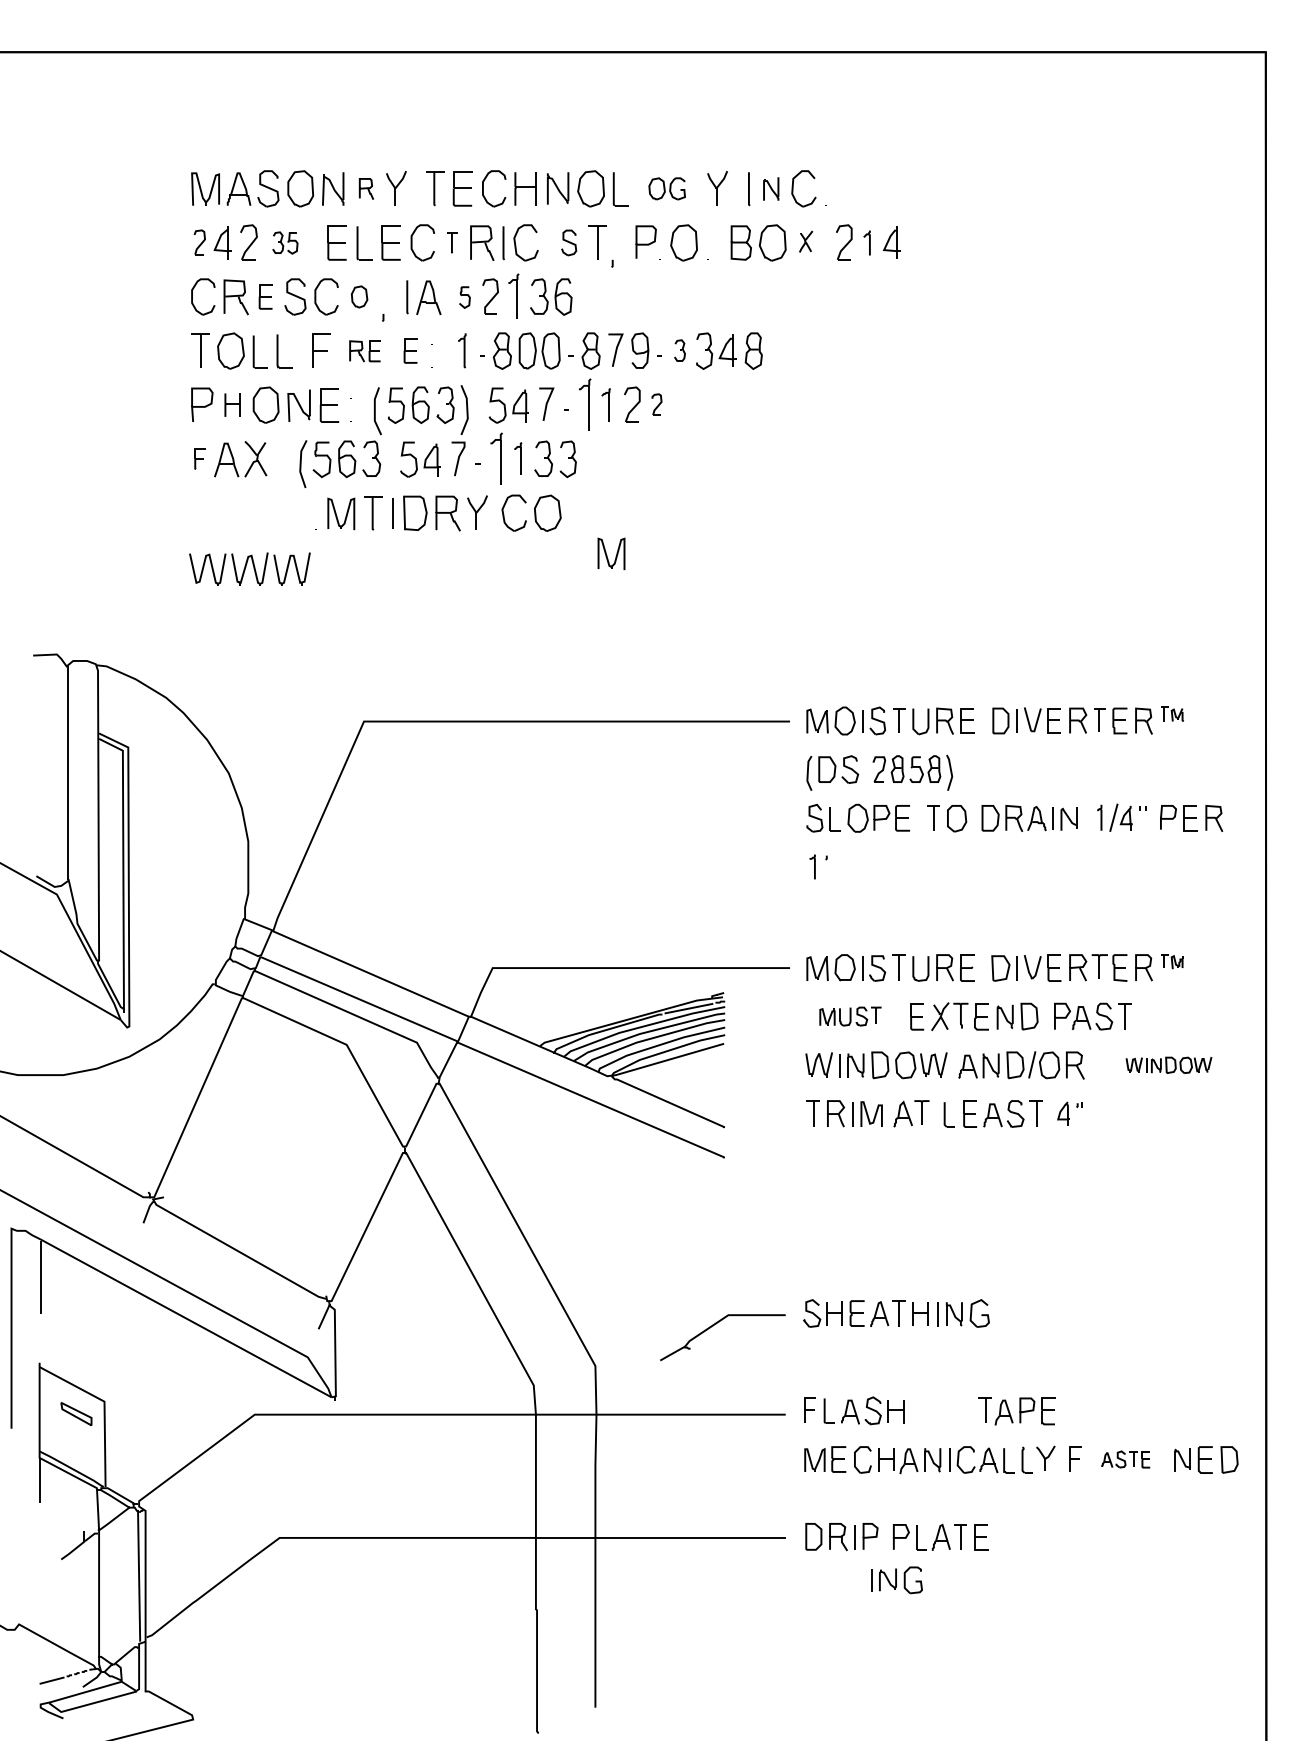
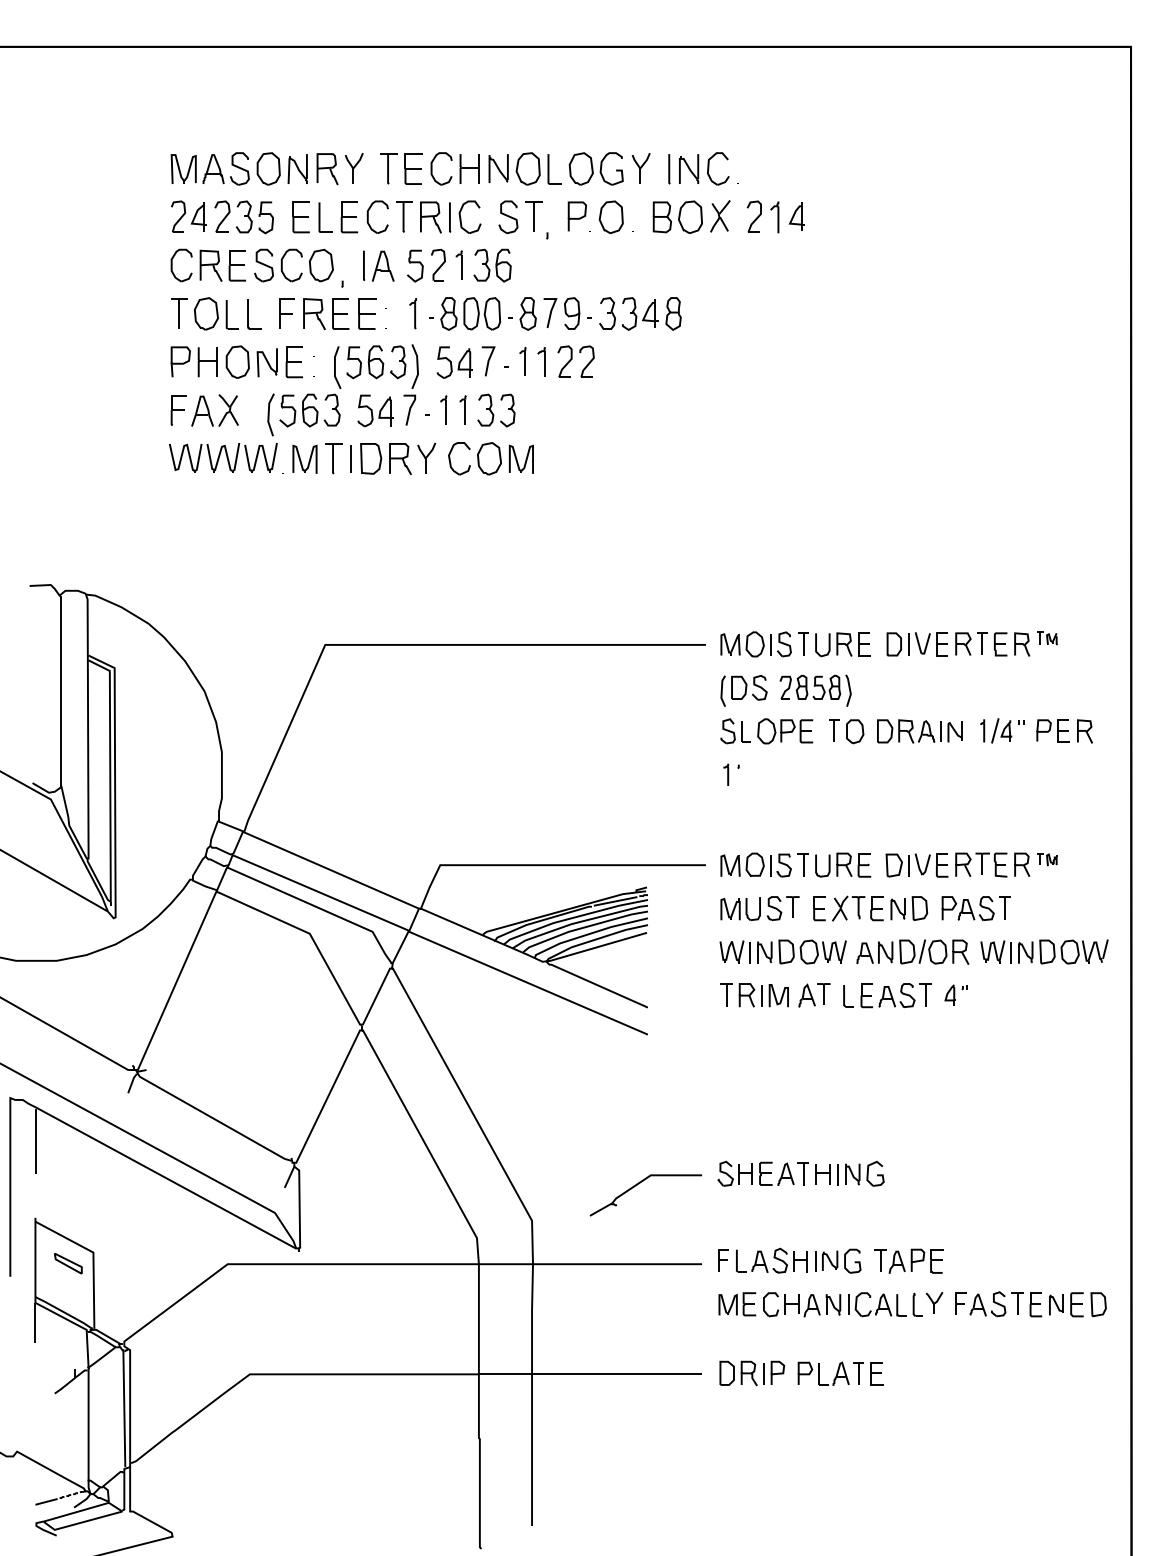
part: (366, 188) -> (327, 168), size x1.67
part: (666, 188) -> (595, 168), size x1.67
part: (771, 188) -> (689, 168), size x1.43
part: (805, 241) -> (719, 215), size x1.67
part: (199, 242) -> (178, 216), size x1.43
part: (285, 242) -> (255, 216), size x1.67
part: (452, 242) -> (404, 216), size x1.67
part: (569, 242) -> (508, 216), size x1.43
part: (866, 242) -> (774, 216), size x1.43
part: (265, 296) -> (237, 265), size x1.43
part: (359, 296) -> (321, 265), size x1.67
part: (513, 296) -> (458, 265), size x0.71
part: (464, 297) -> (415, 266), size x1.67
part: (410, 350) -> (366, 313), size x1.43
part: (679, 350) -> (607, 313), size x1.67
part: (364, 351) -> (325, 314), size x1.67
part: (232, 404) -> (207, 361), size x1.43
part: (585, 404) -> (523, 361), size x0.62
part: (656, 404) -> (586, 361), size x1.67
part: (496, 458) -> (443, 409), size x0.62
part: (199, 459) -> (178, 410), size x1.67
part: (611, 553) -> (521, 459), moved
part: (249, 568) -> (222, 457), moved
part: (850, 1016) -> (759, 908), size x1.43
part: (1168, 1065) -> (1044, 952), size x1.67
part: (1125, 1459) -> (1005, 1304), size x1.67
part: (896, 1580) -> (837, 1261), moved

